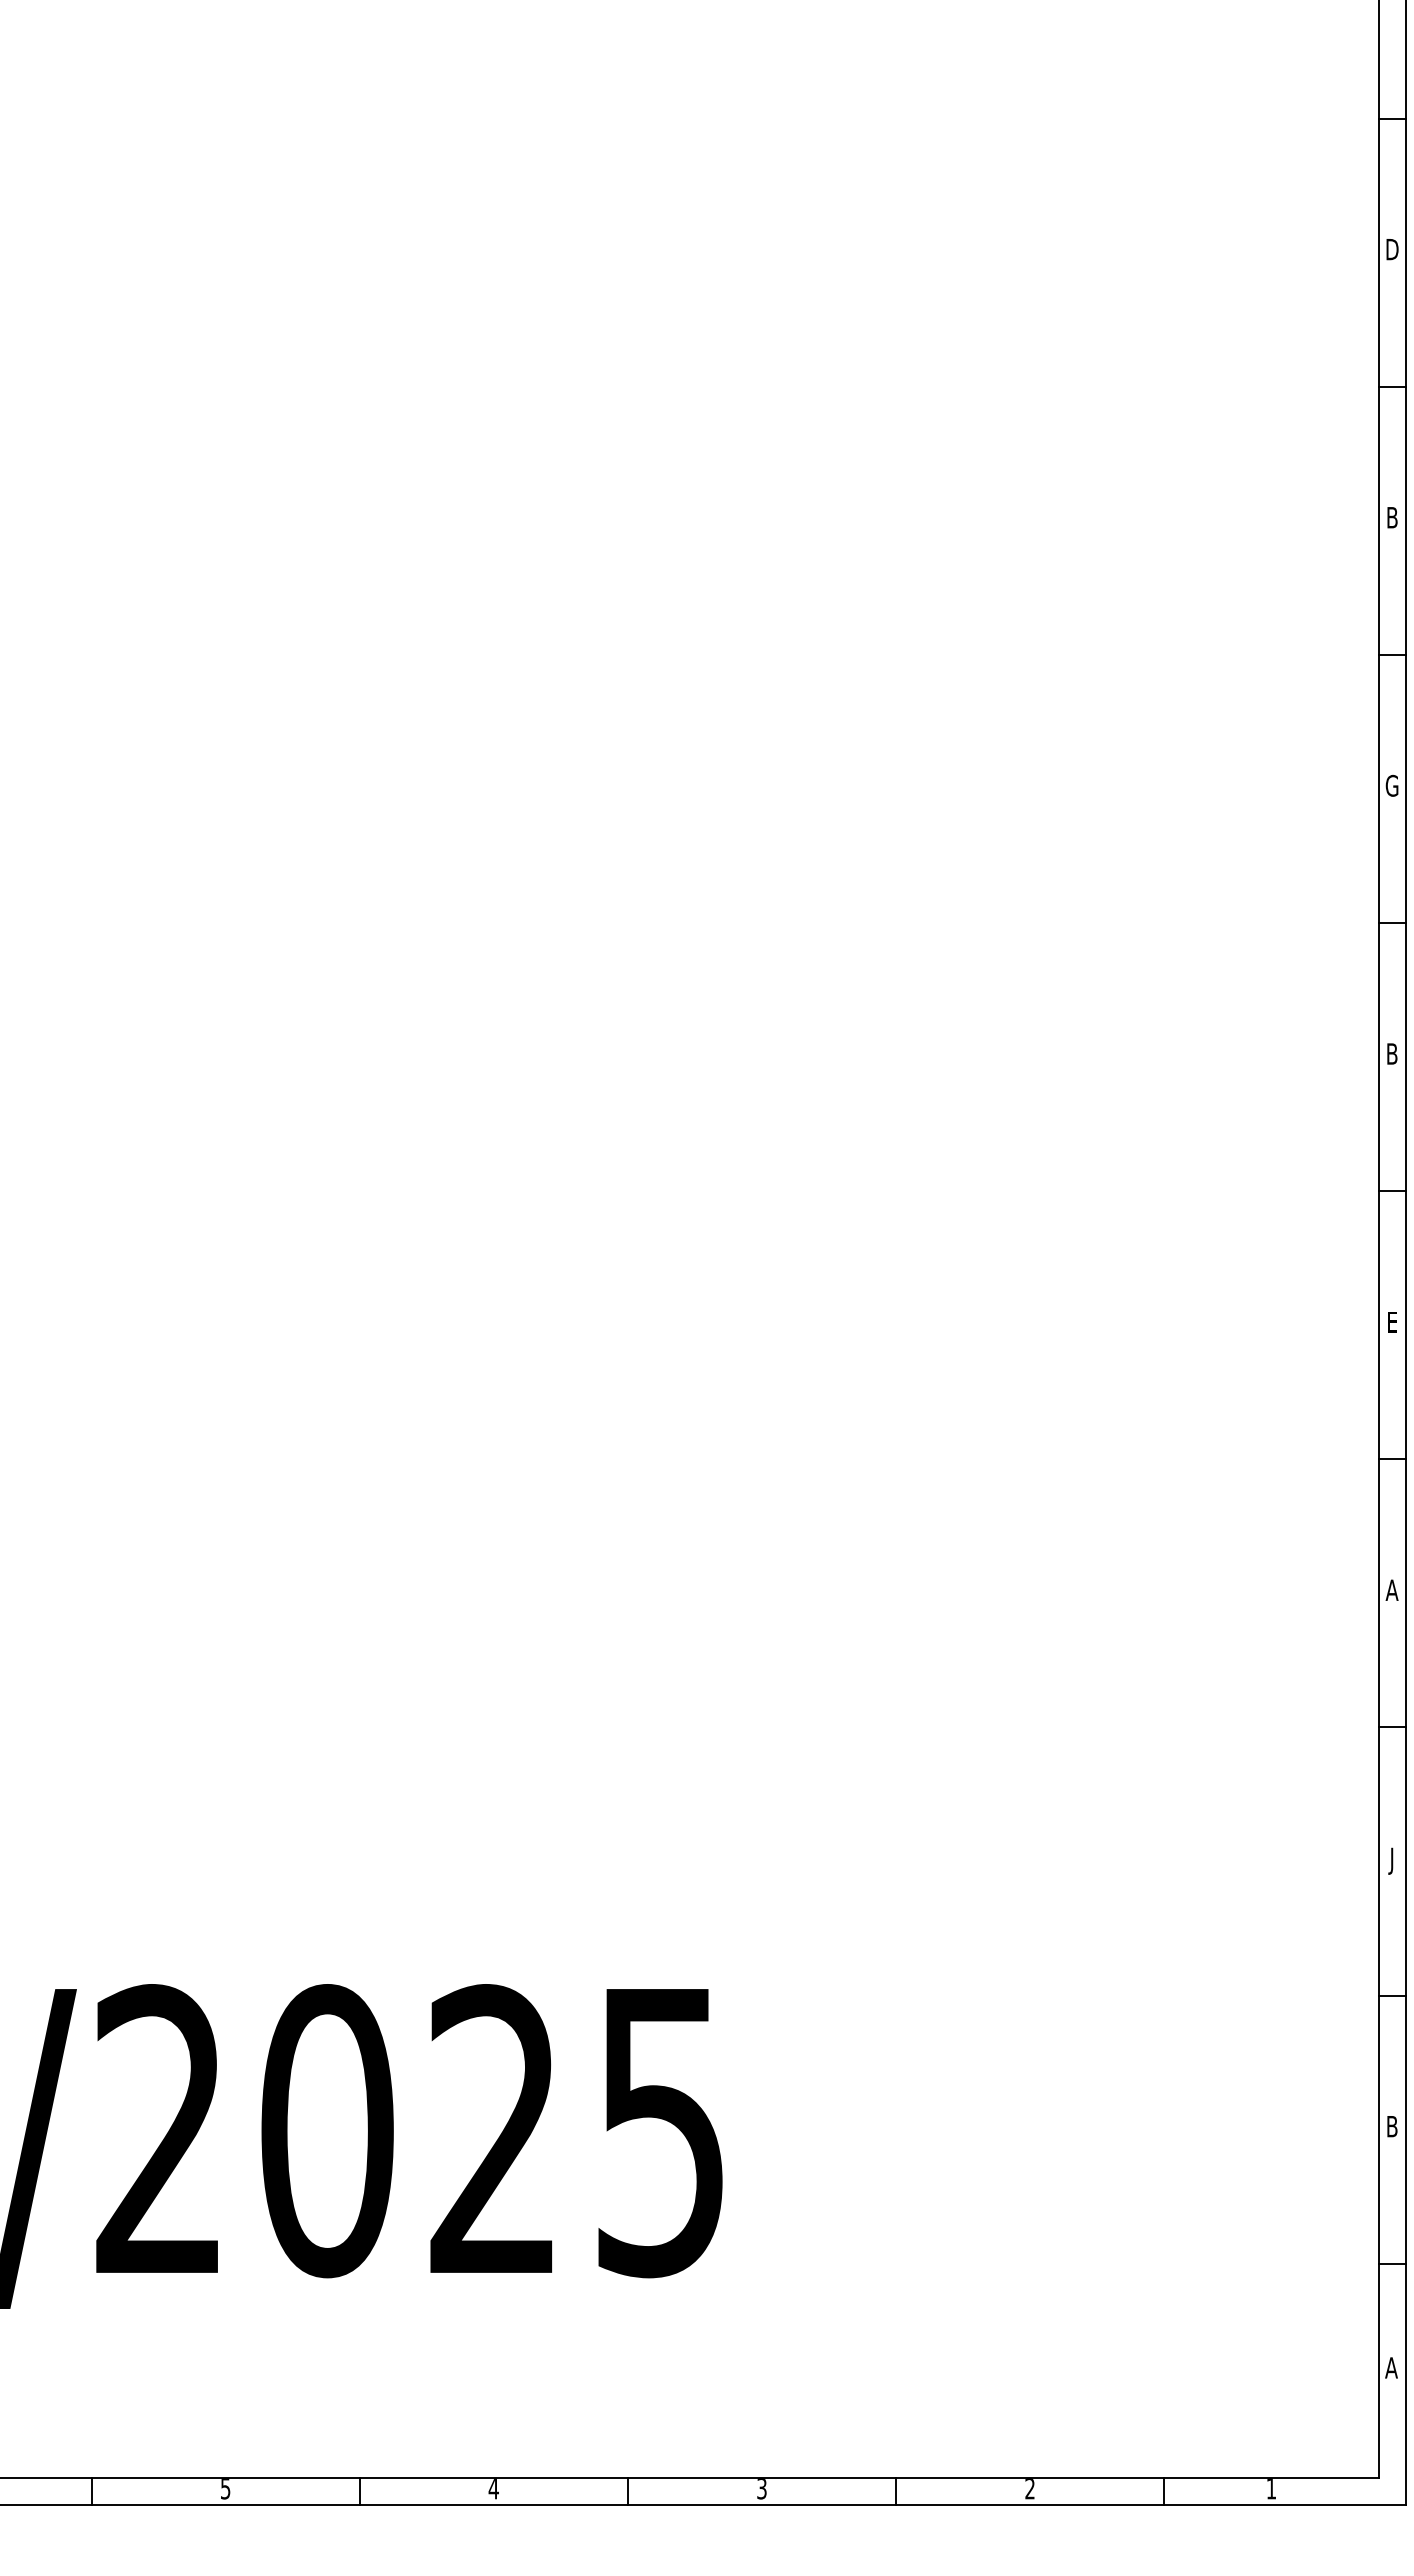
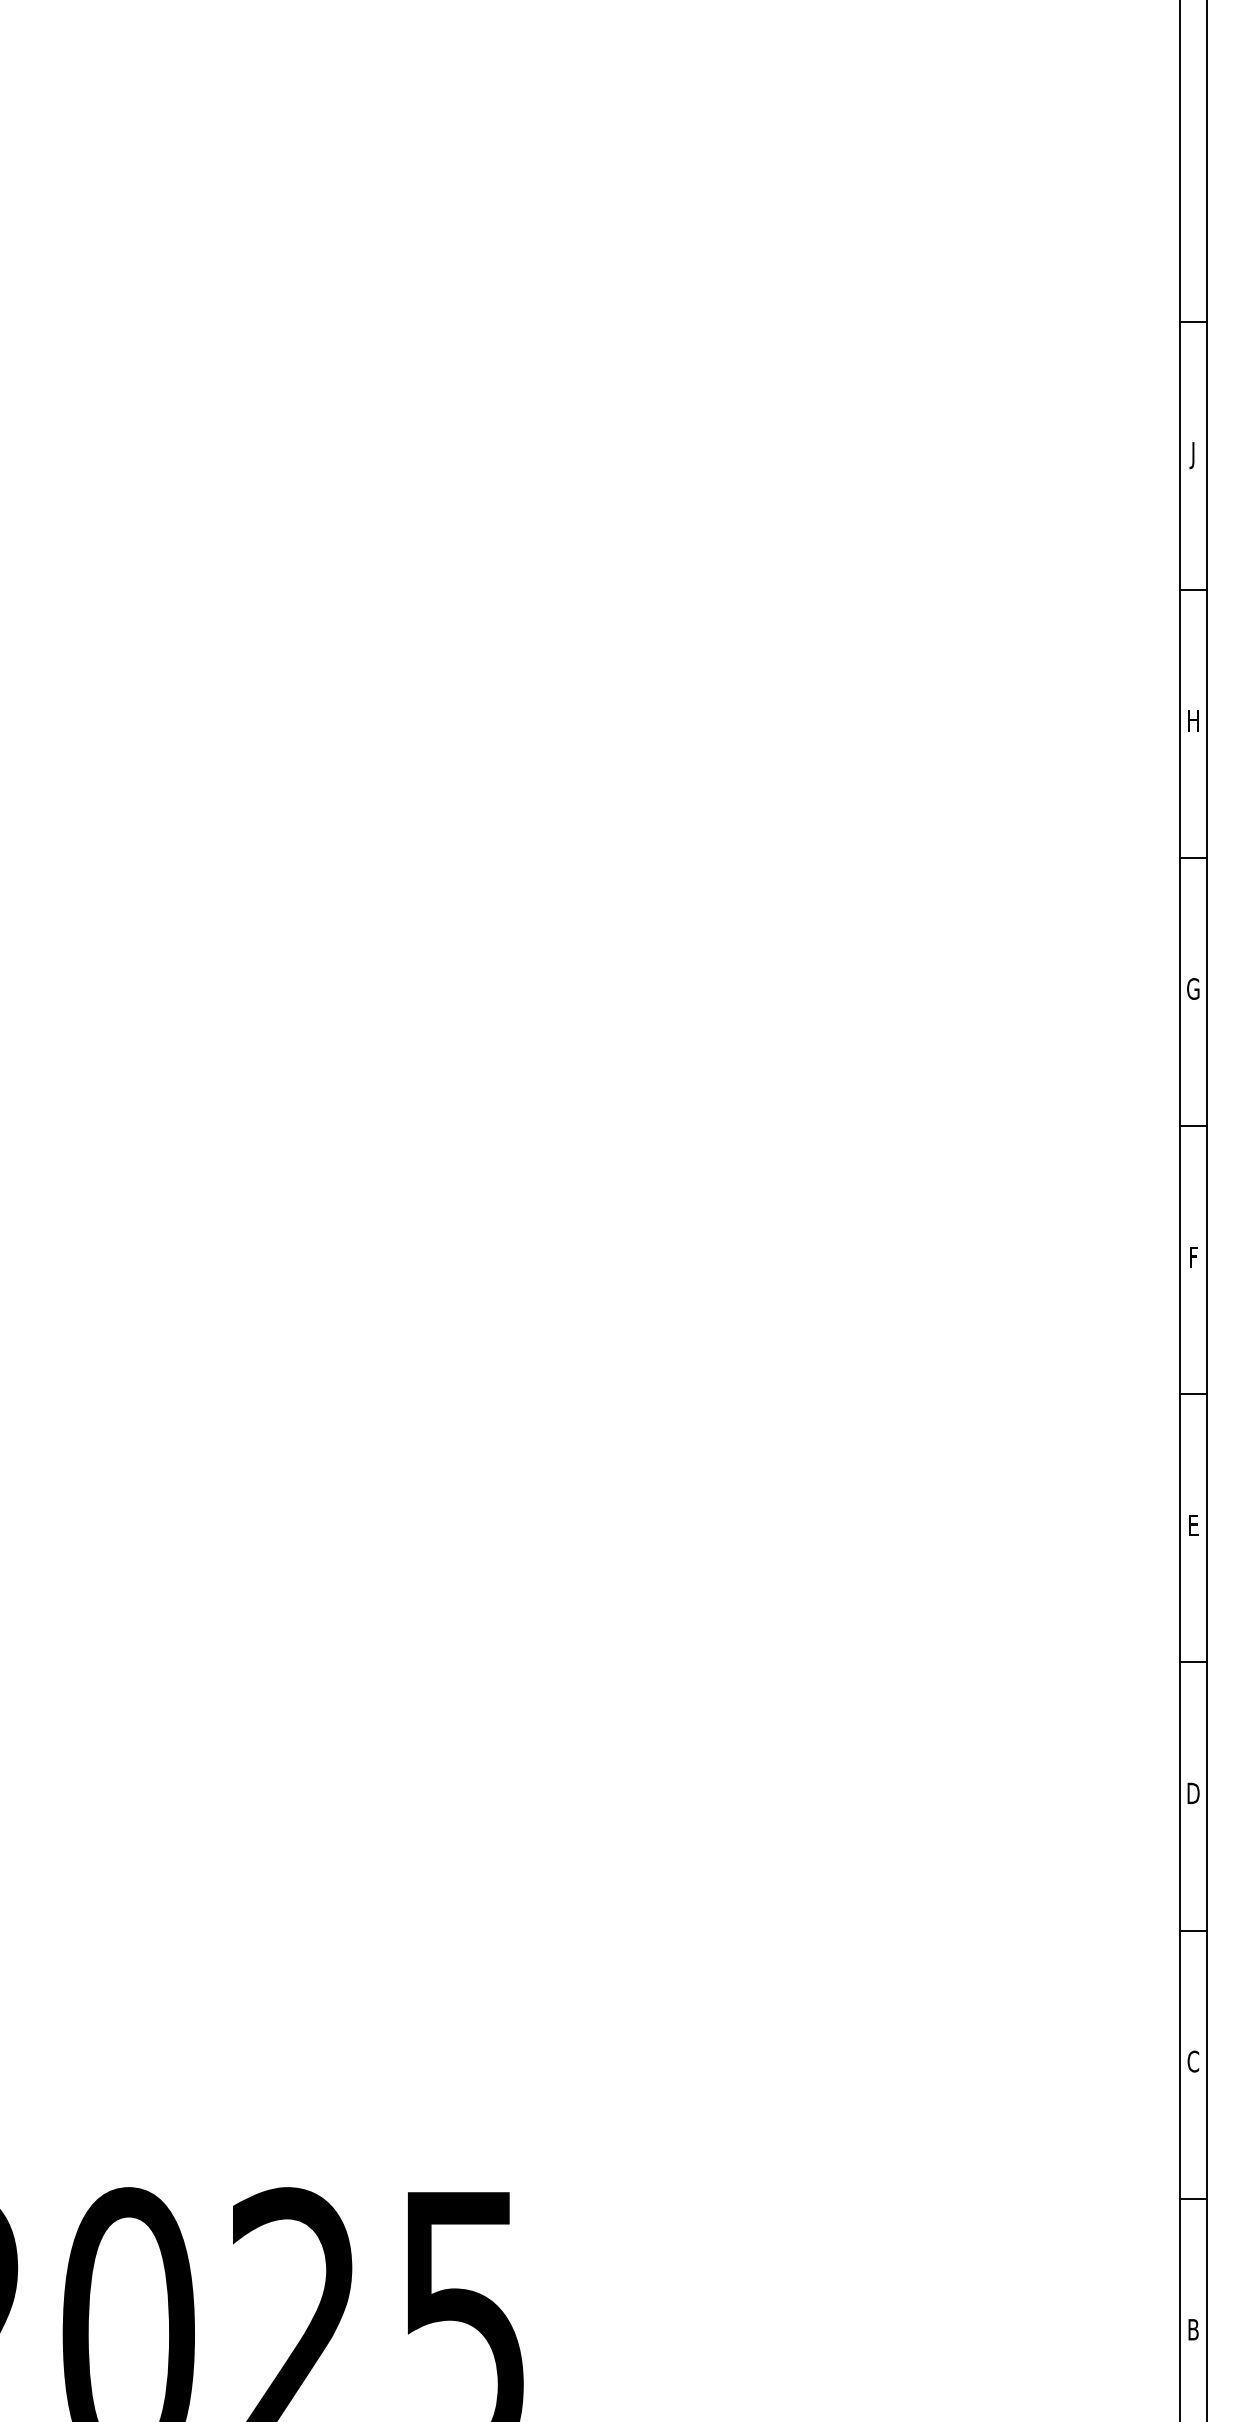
text: (1392, 252) -> (1193, 455), D -> J
text: (1392, 517) -> (1193, 720), B -> H
text: (1392, 1053) -> (1193, 1256), B -> F
text: (1391, 1589) -> (1192, 1792), A -> D
text: (1391, 1860) -> (1192, 2063), J -> C

